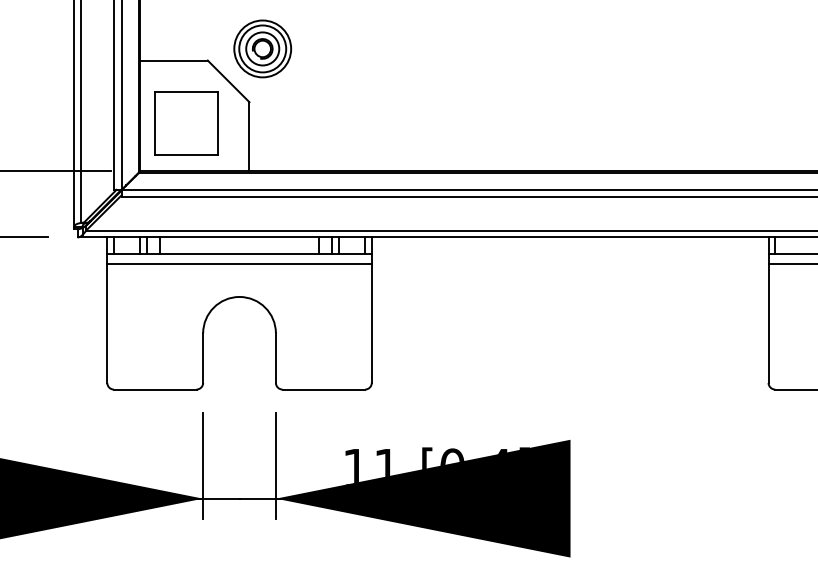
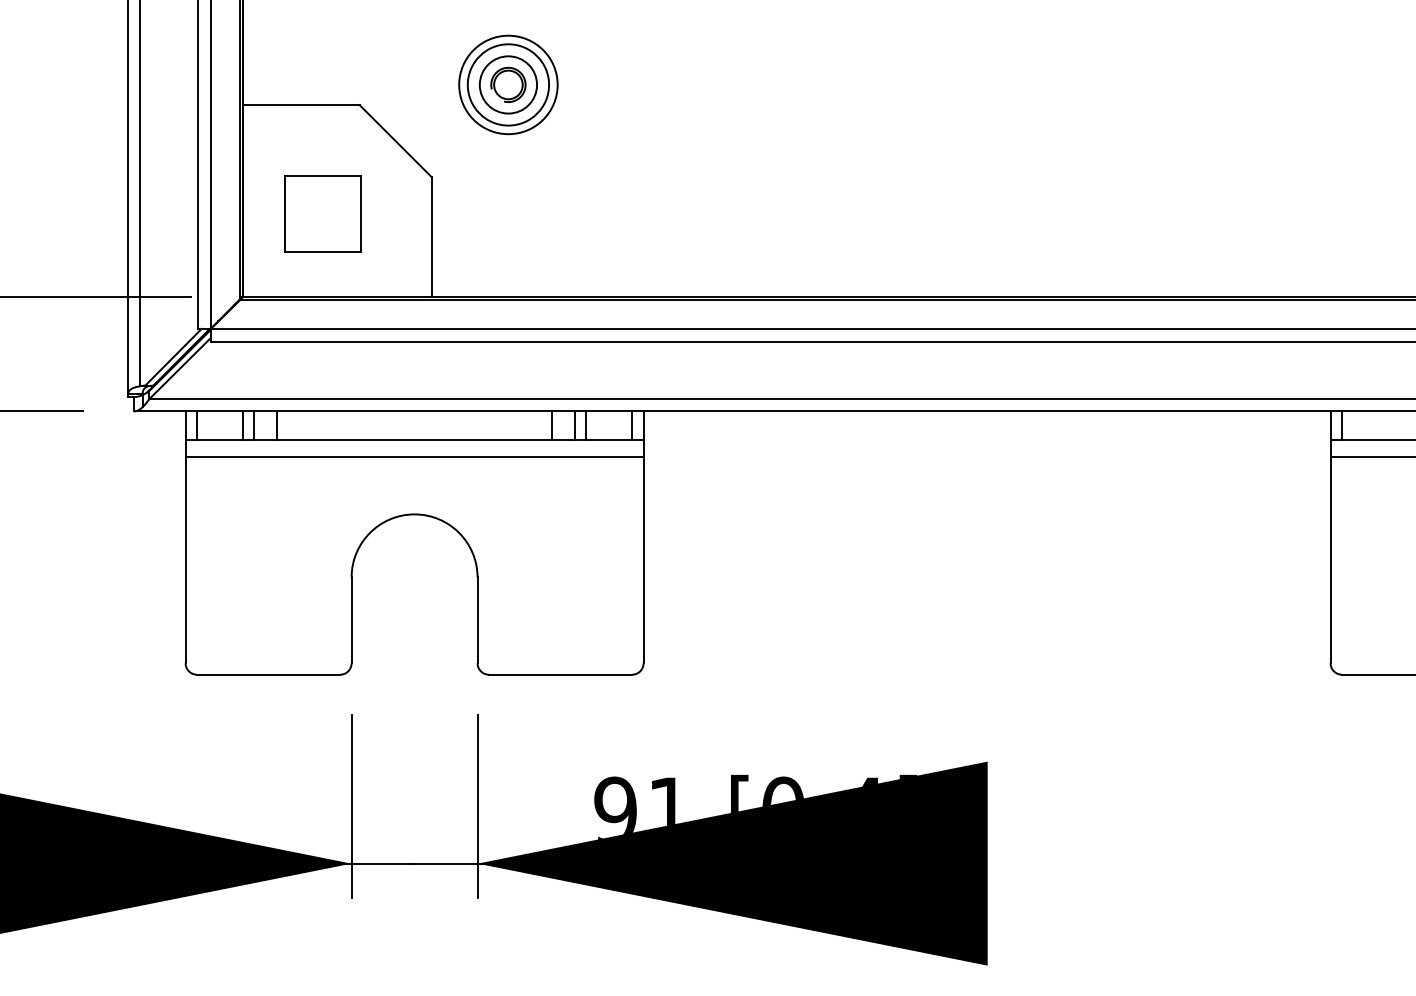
part: (262, 48) -> (508, 84), moved
part: (186, 123) -> (322, 214), size x0.7
text: (355, 466) -> (615, 807), 11 -> 91

